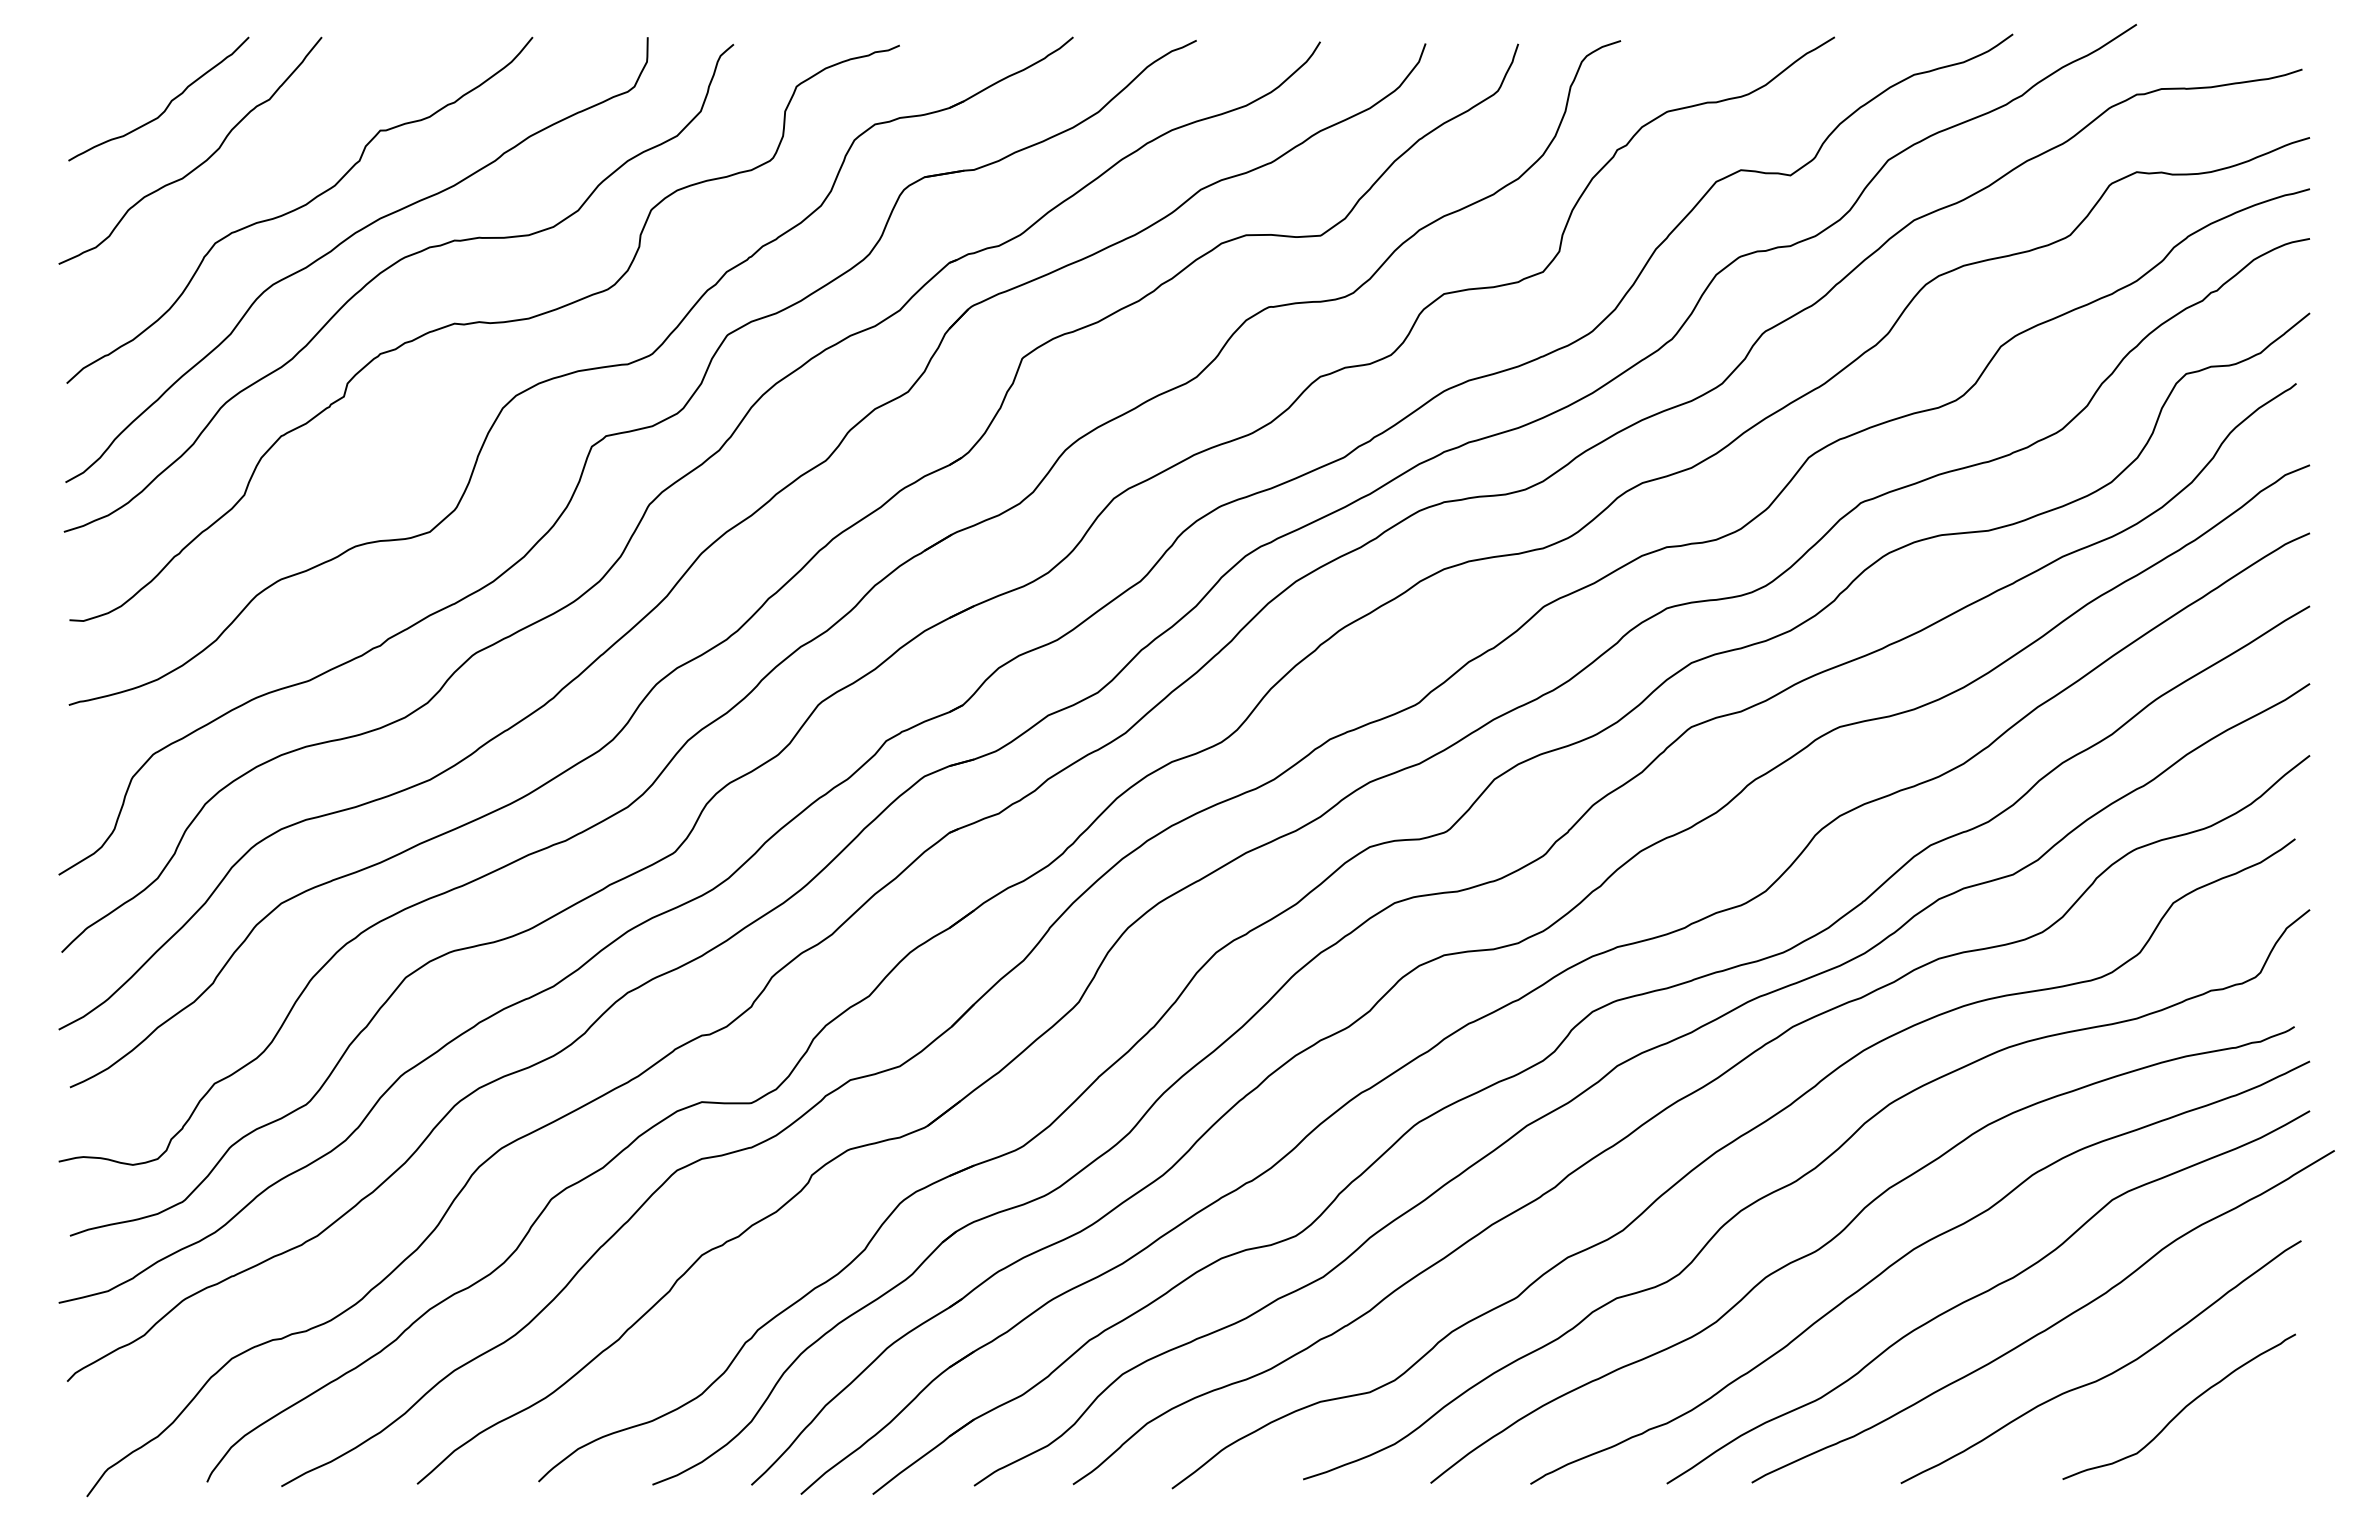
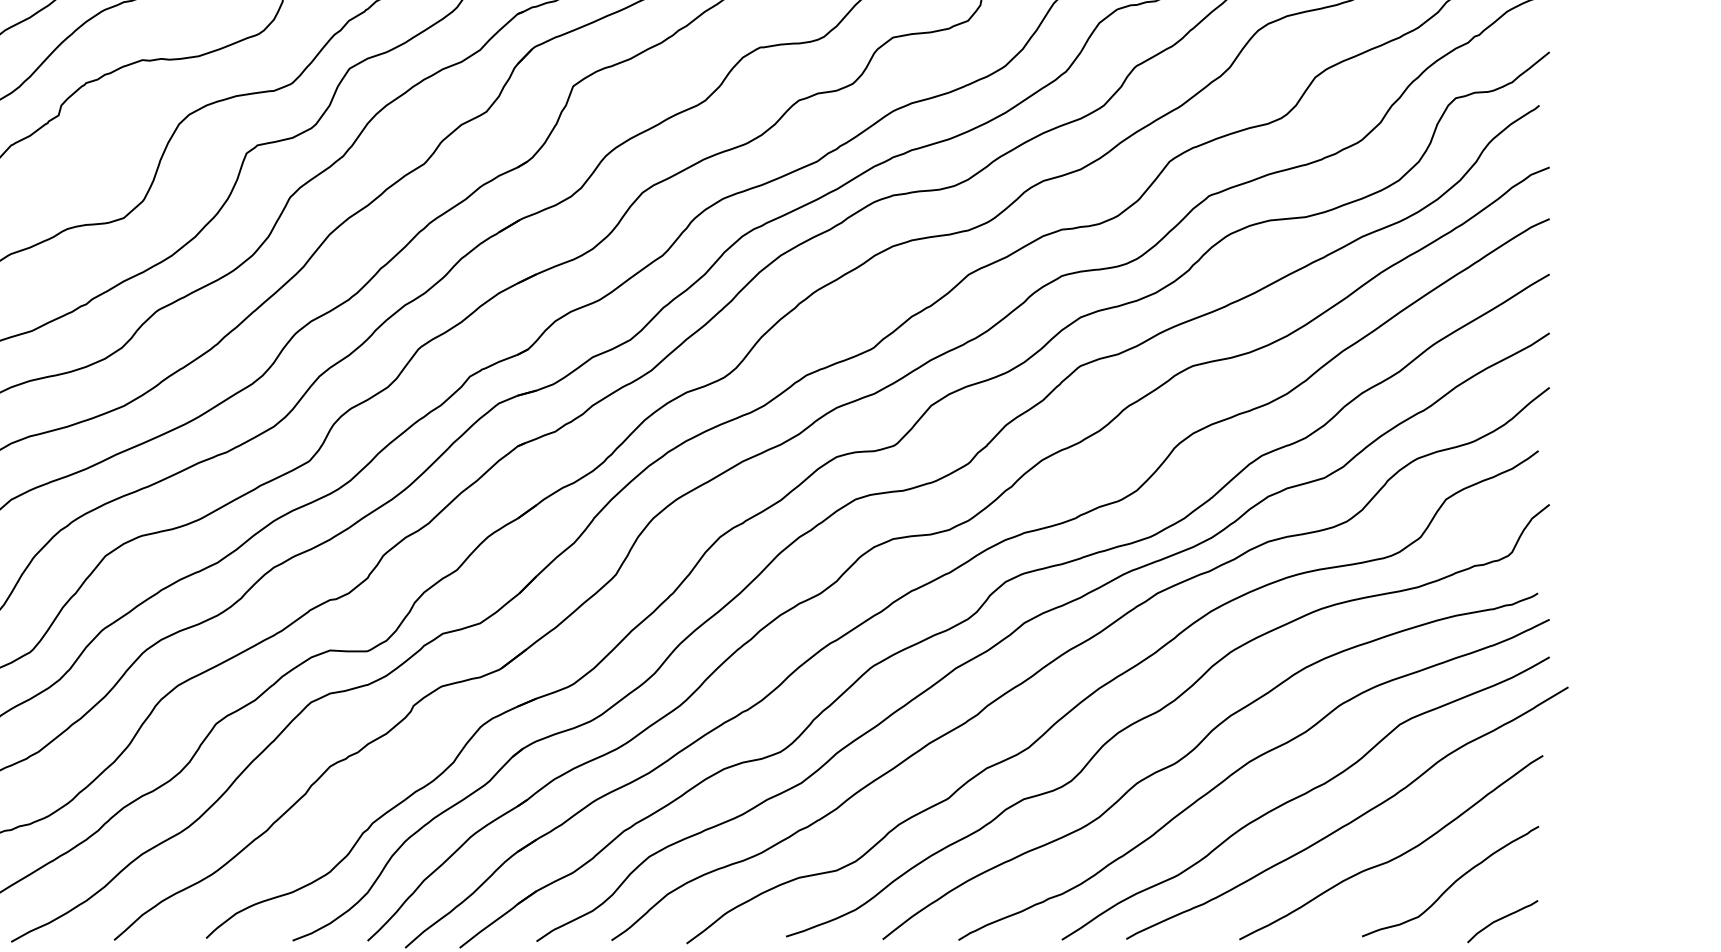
curve: (2245, 1457) -> (1500, 919), added

